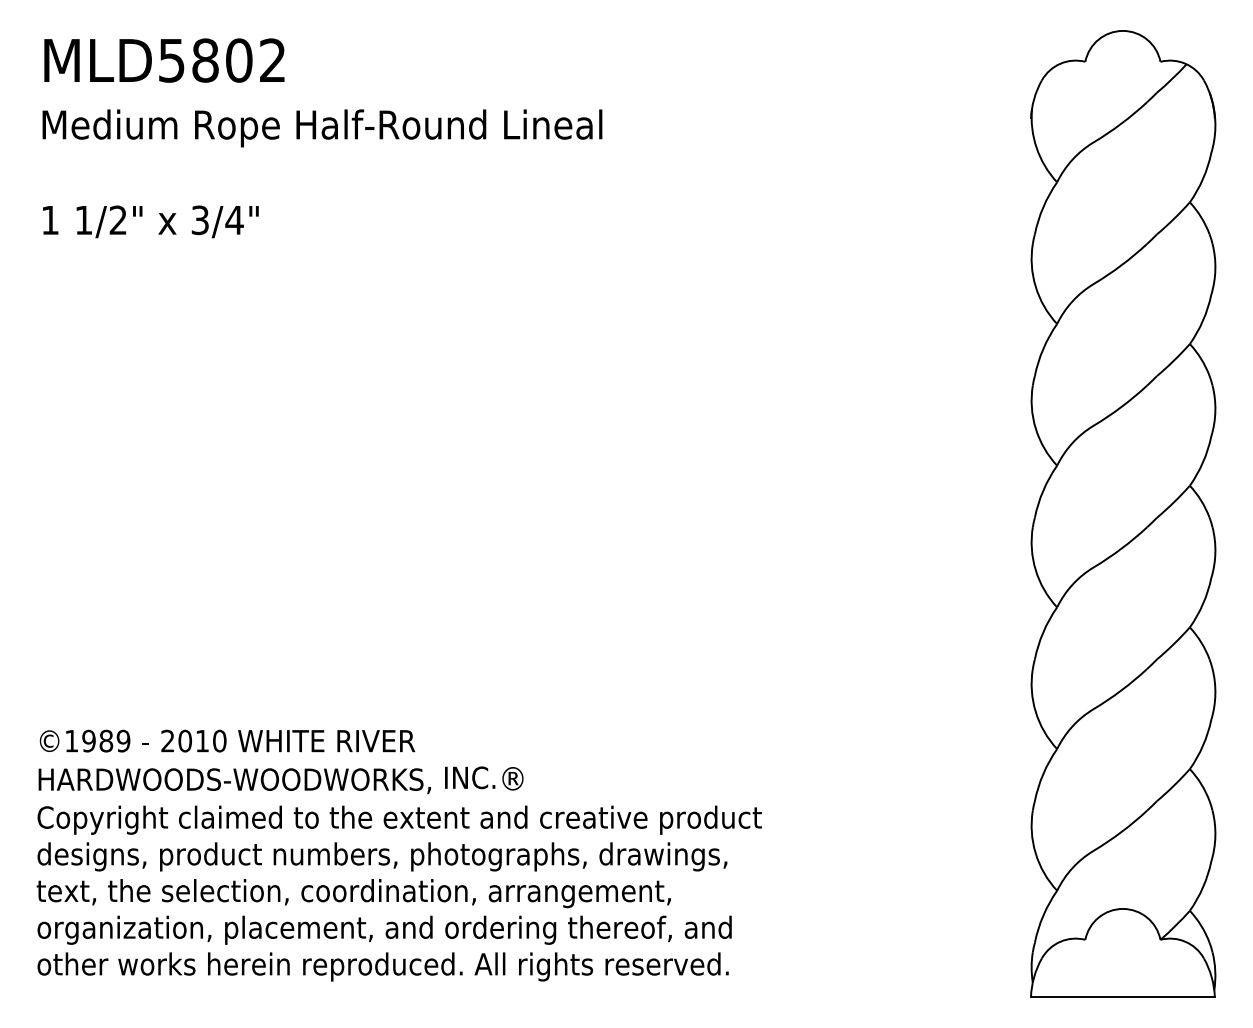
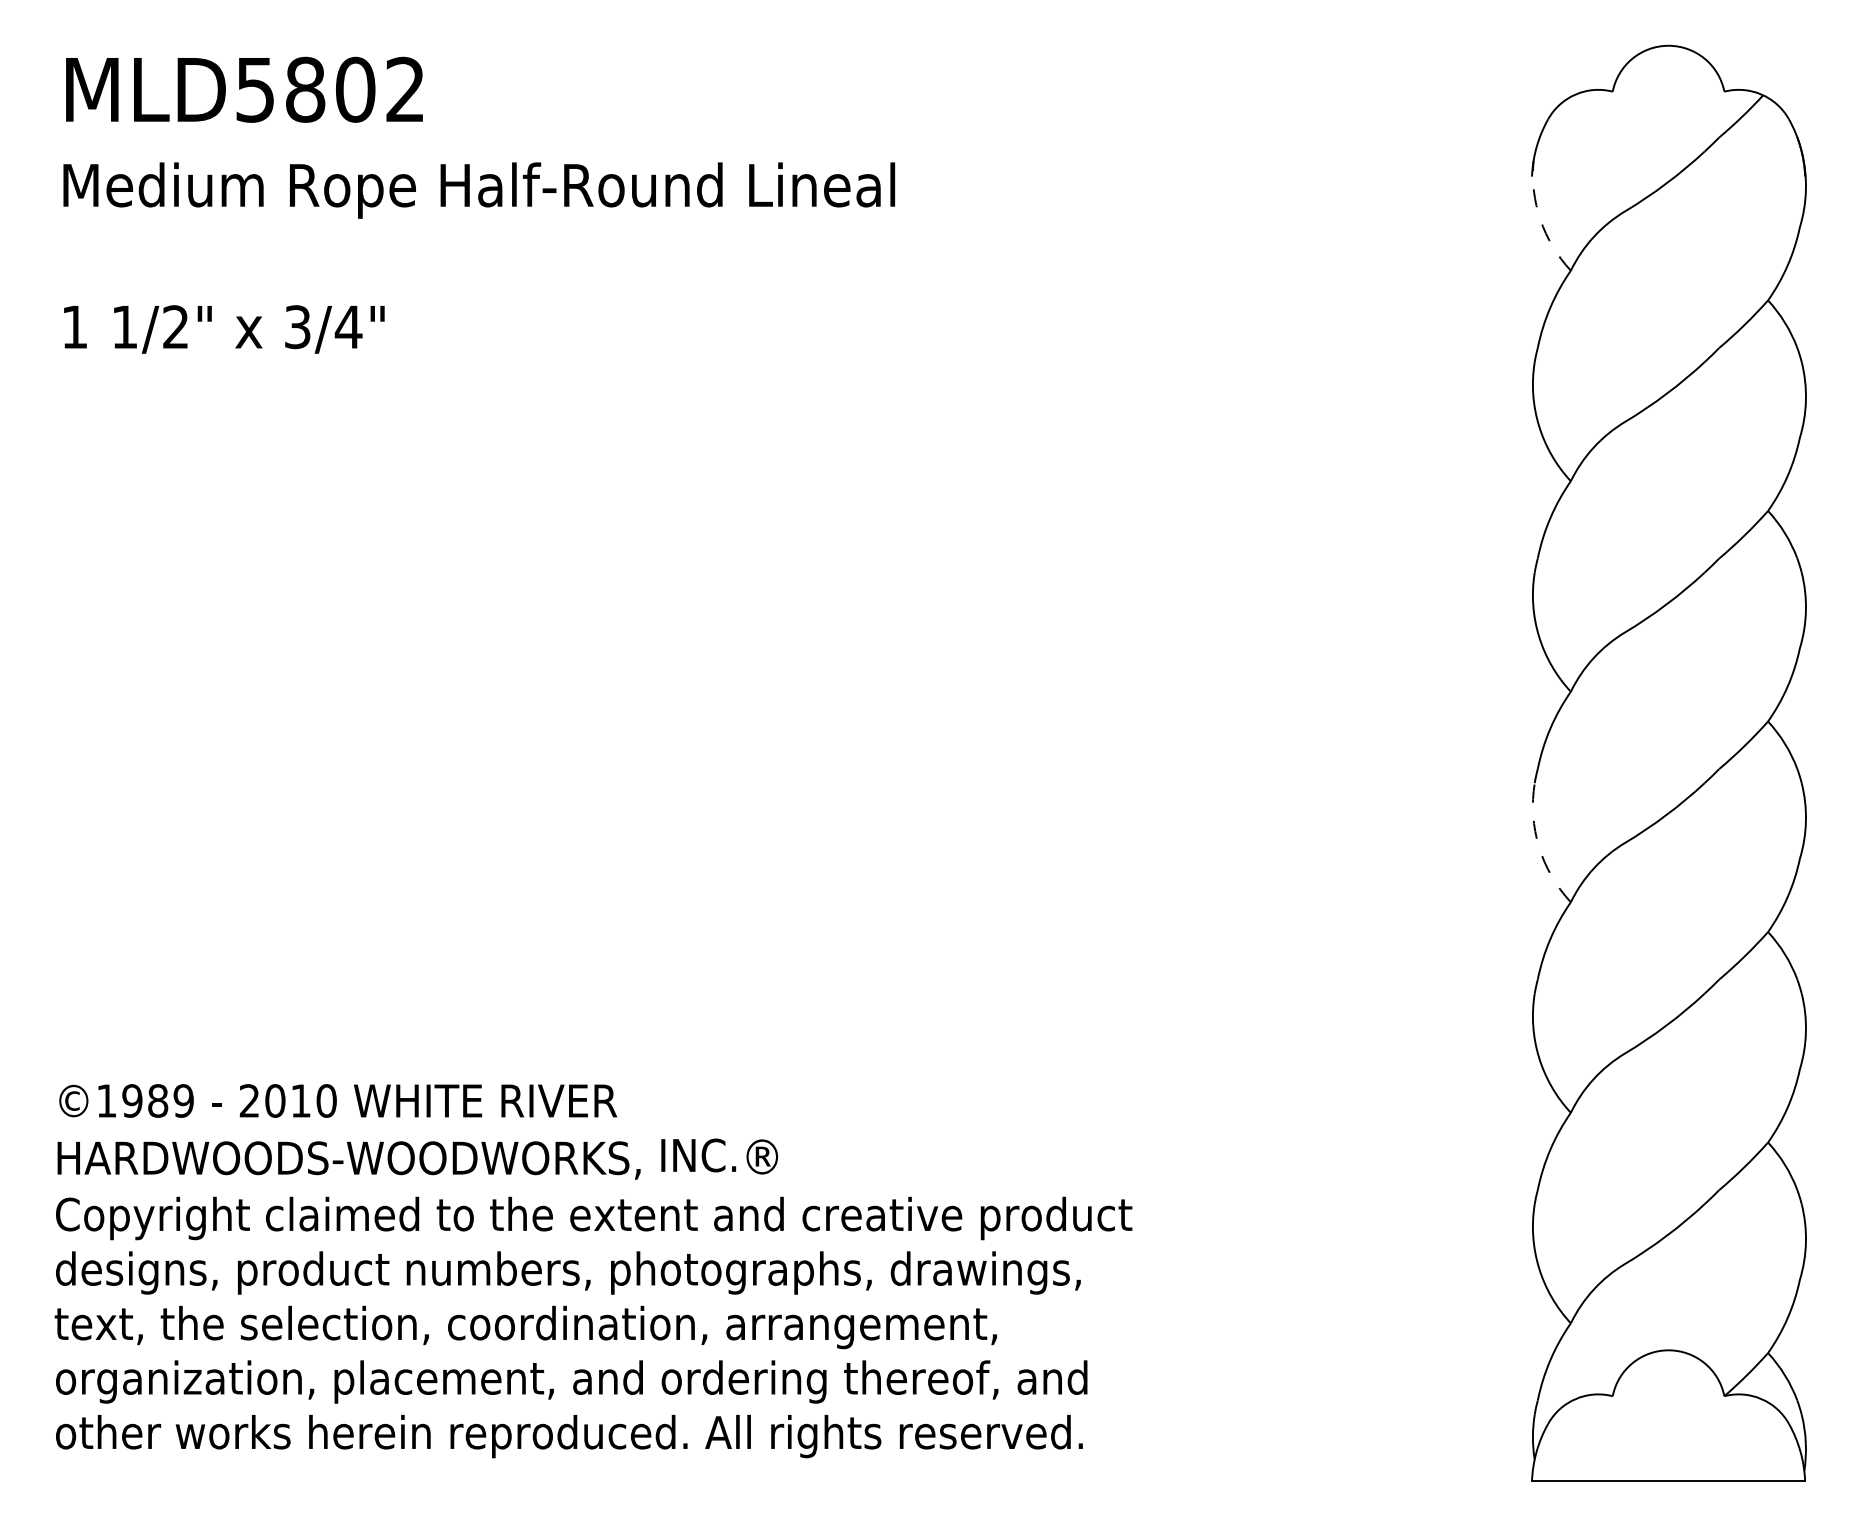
line: (1036, 148) -> (1540, 220), solid -> dashed
line: (1035, 570) -> (1538, 847), solid -> dashed

